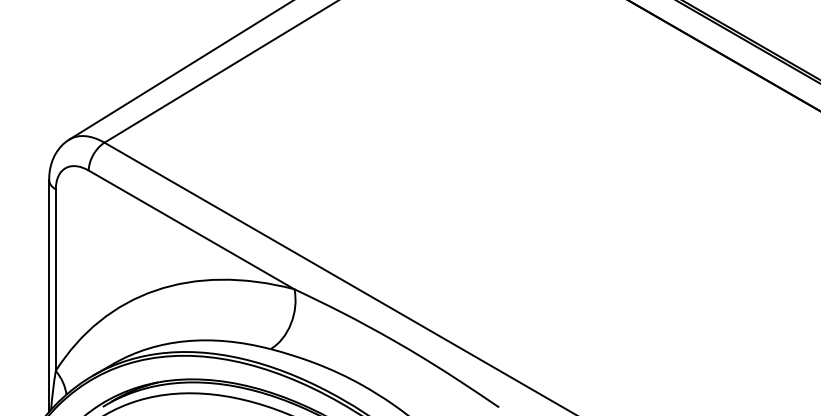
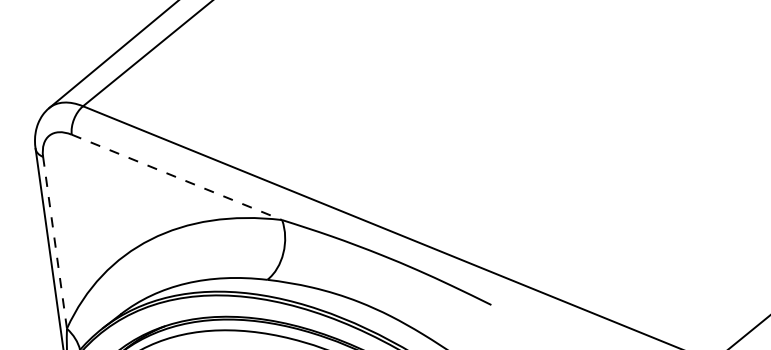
line: (191, 229) -> (176, 177), solid -> dashed
line: (55, 280) -> (54, 243), solid -> dashed

